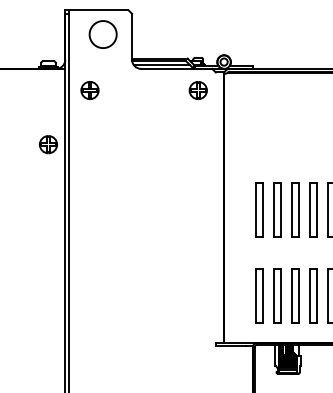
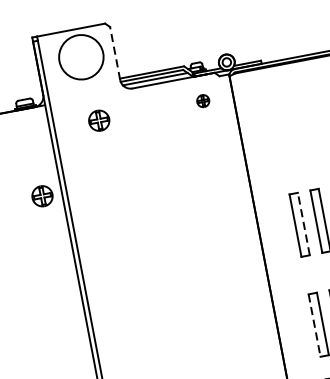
circle: (102, 34) -> (80, 57), size x1.4
line: (132, 36) -> (115, 53), solid -> dashed
part: (89, 90) -> (98, 120), moved
part: (197, 90) -> (202, 101), size x0.6
line: (262, 209) -> (303, 223), solid -> dashed
line: (255, 296) -> (314, 325), solid -> dashed

